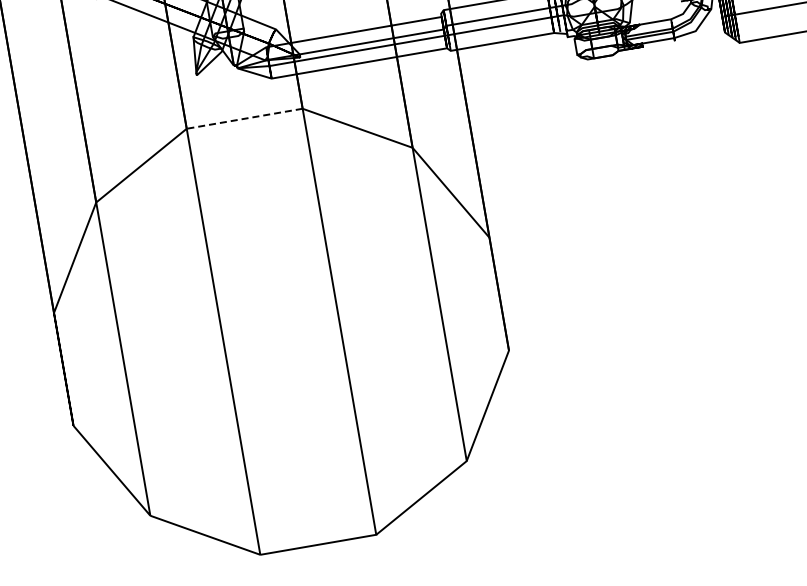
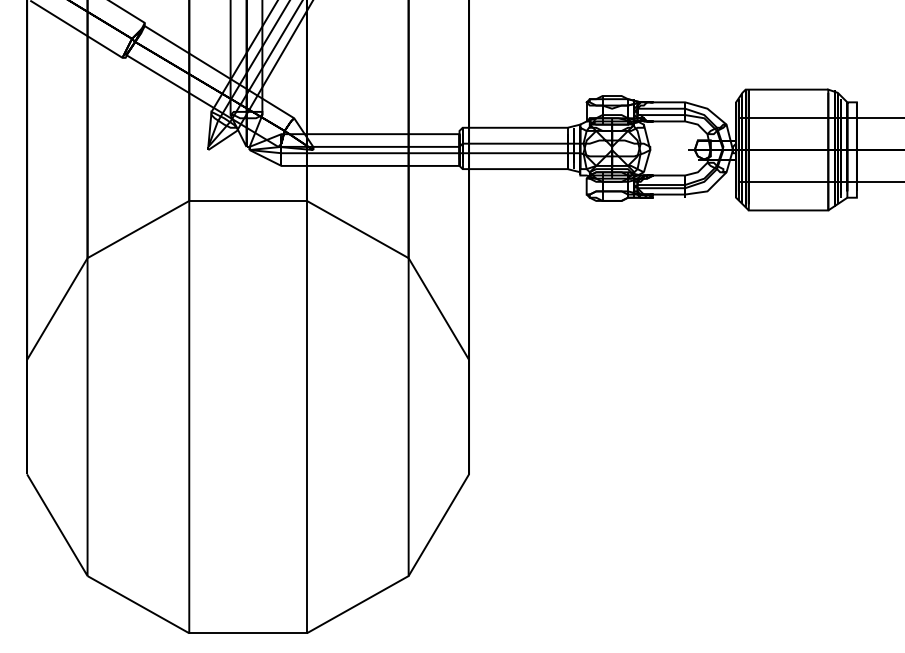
line: (245, 118) -> (248, 200), dashed -> solid

